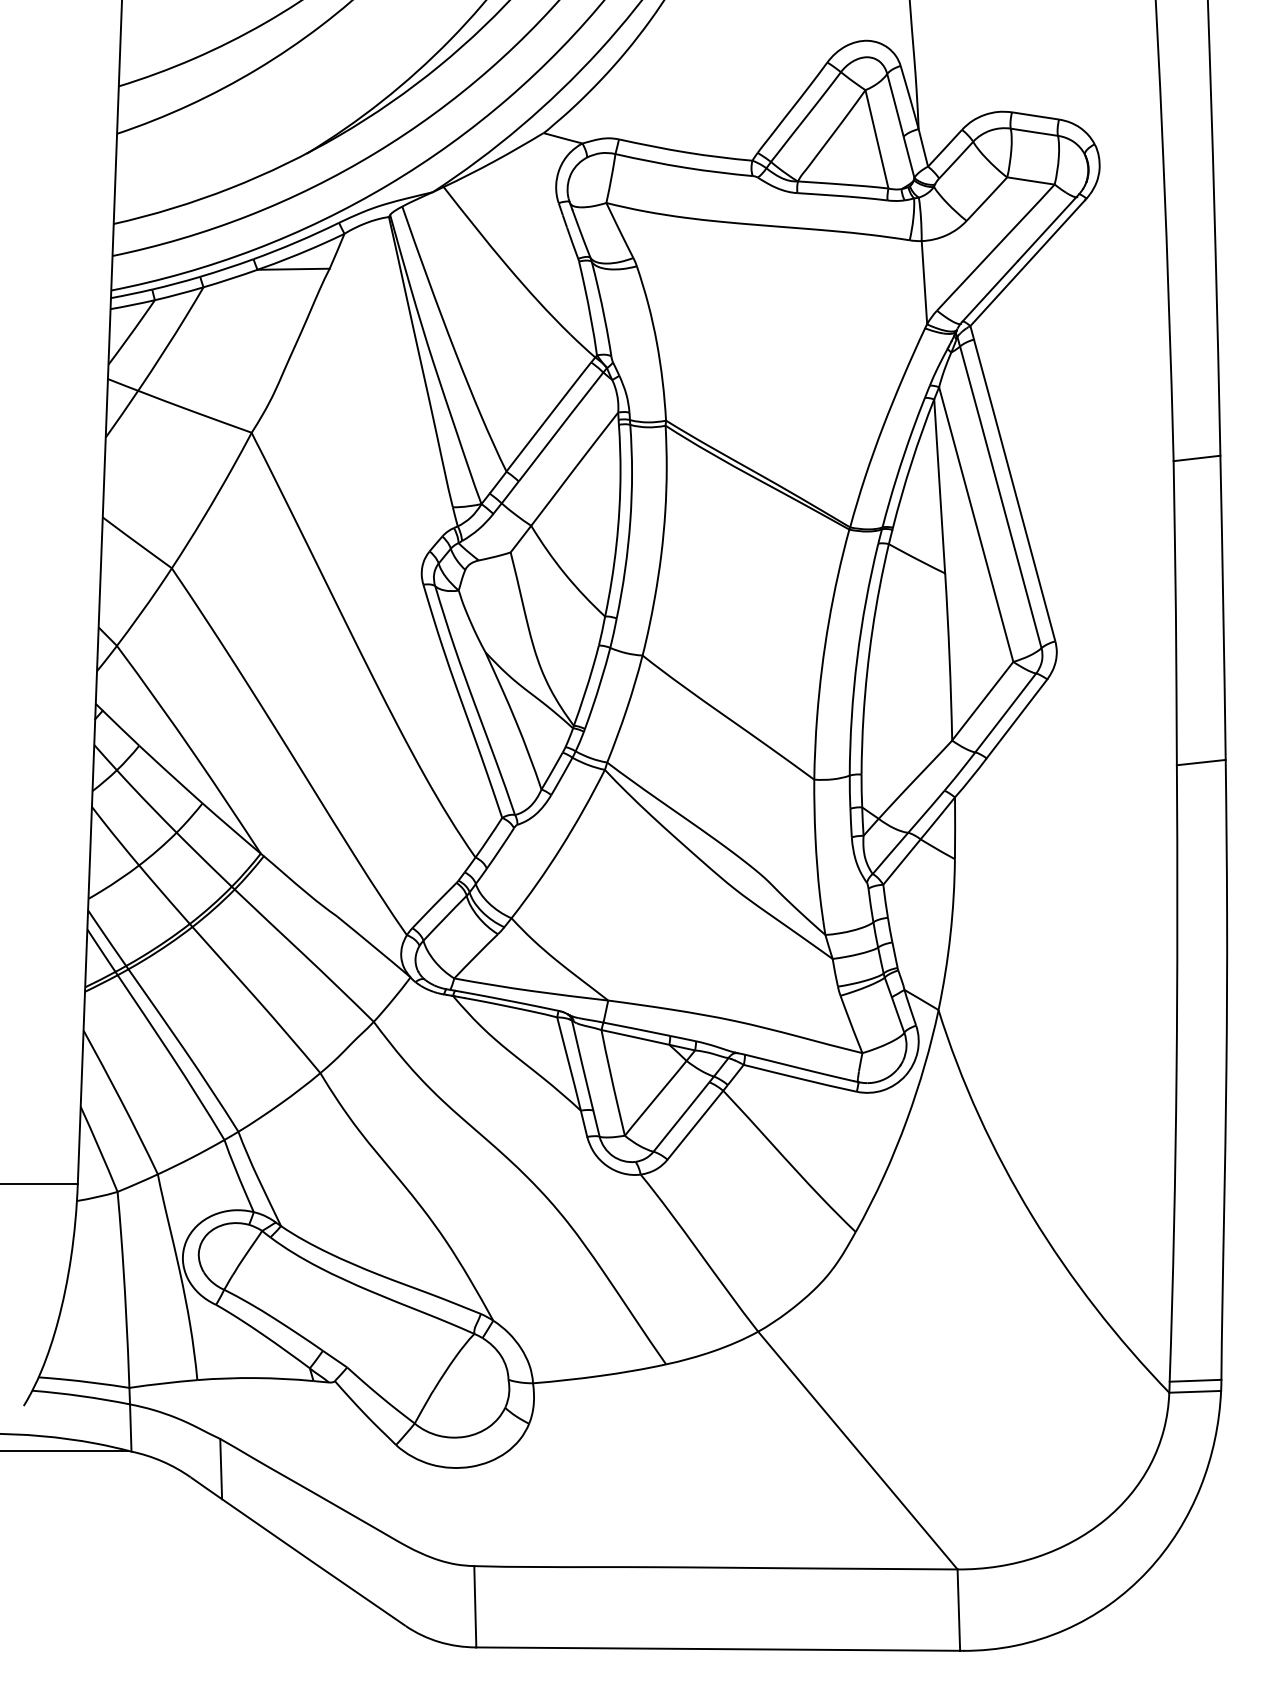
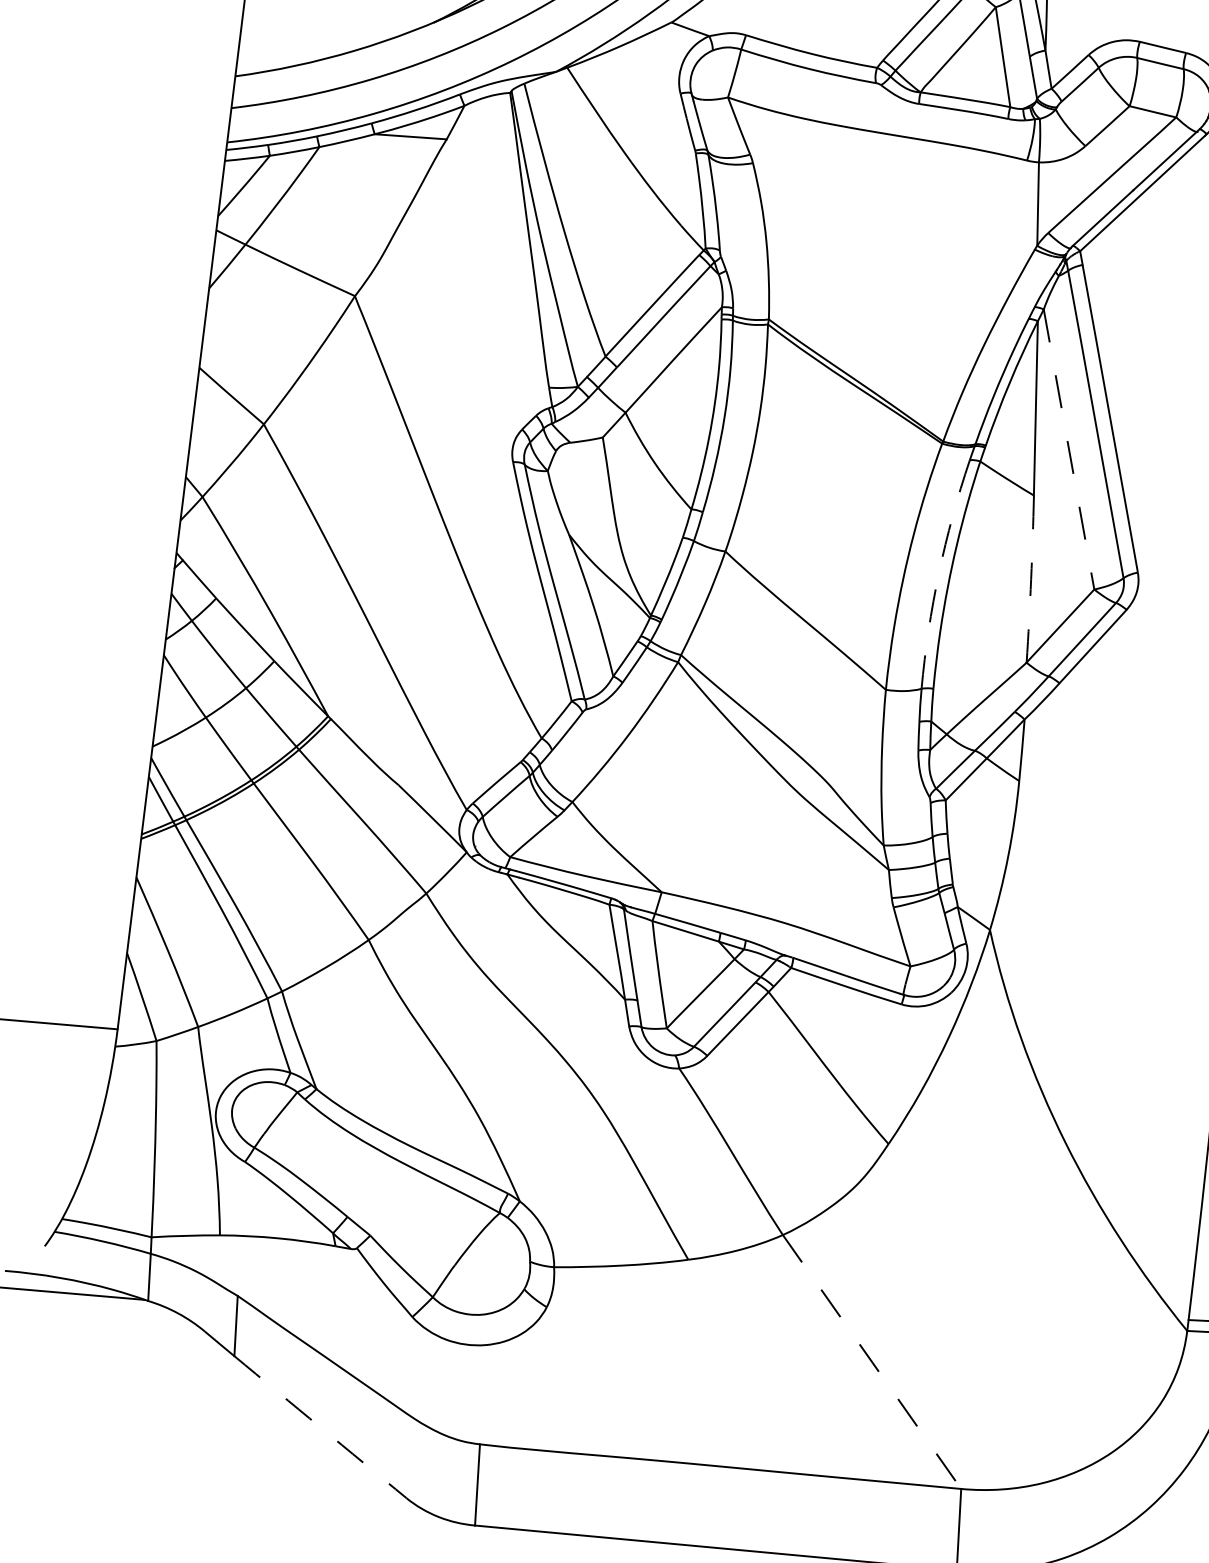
line: (976, 525) -> (1069, 450), solid -> dashed
arc: (949, 657) -> (1031, 579), solid -> dashed
arc: (857, 658) -> (939, 572), solid -> dashed
line: (858, 1450) -> (872, 1361), solid -> dashed
arc: (313, 1562) -> (320, 1427), solid -> dashed

